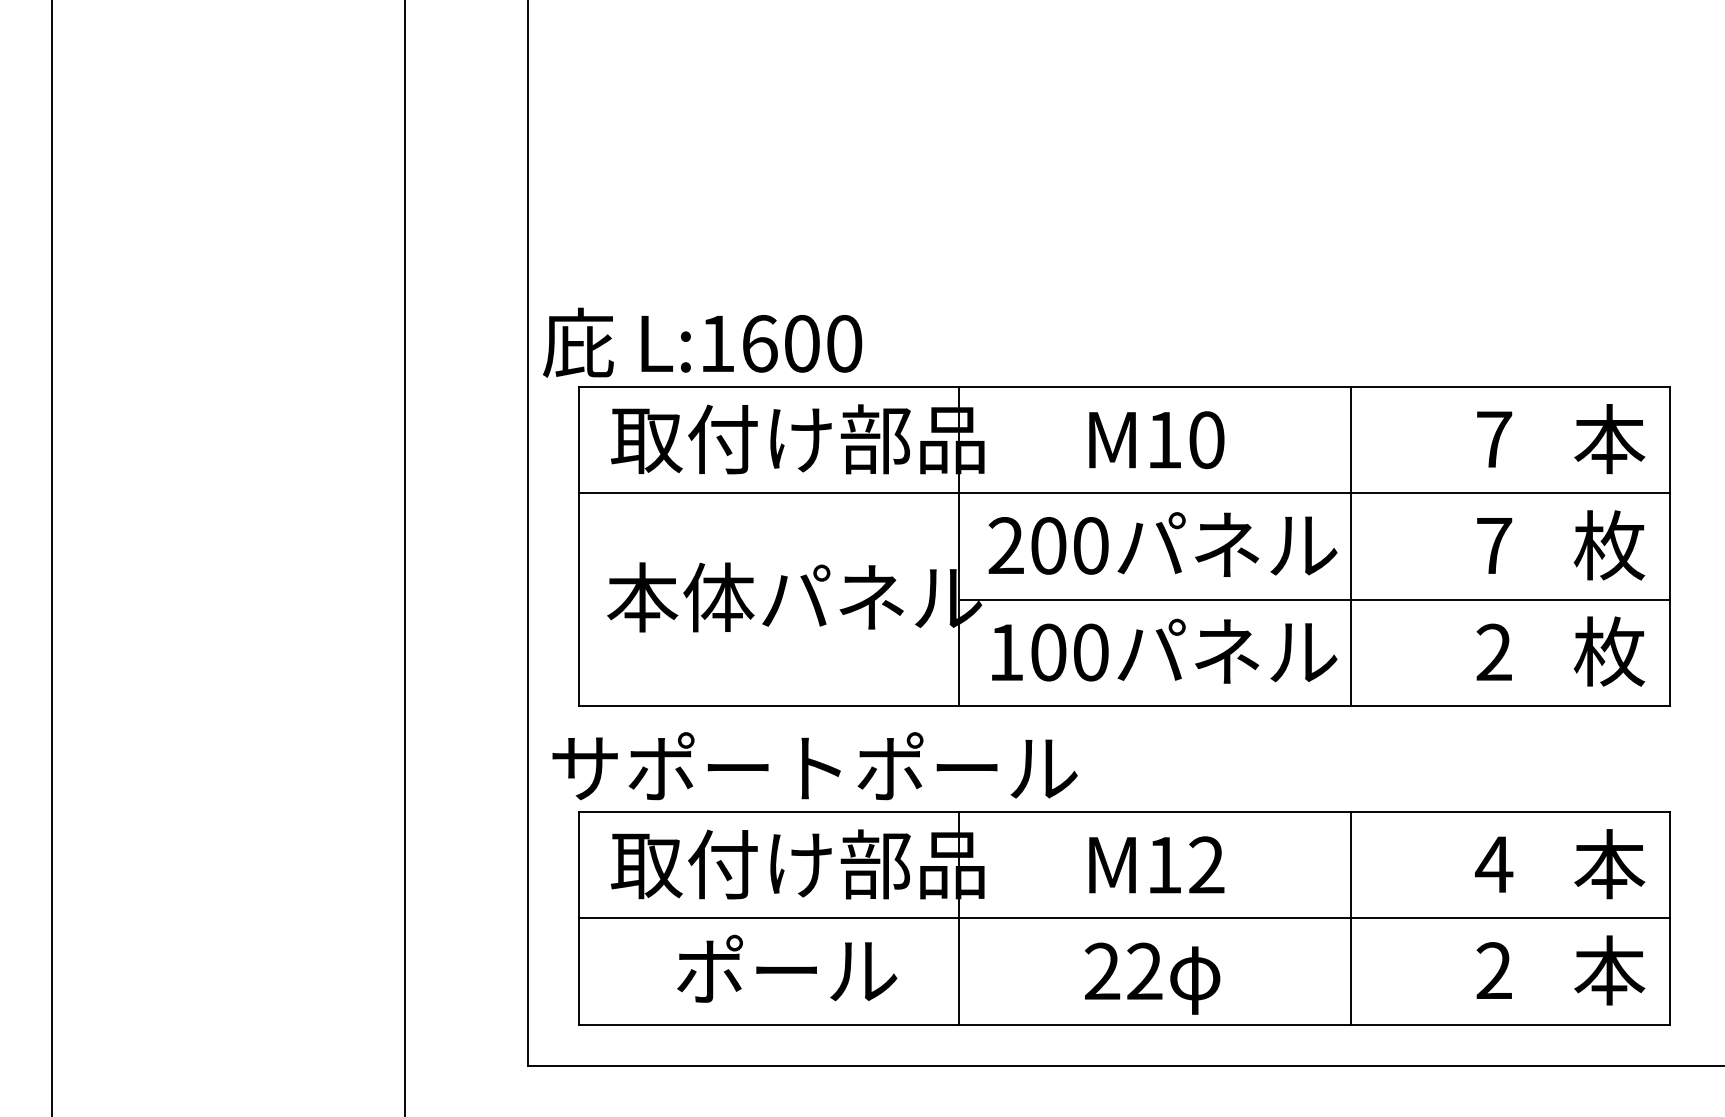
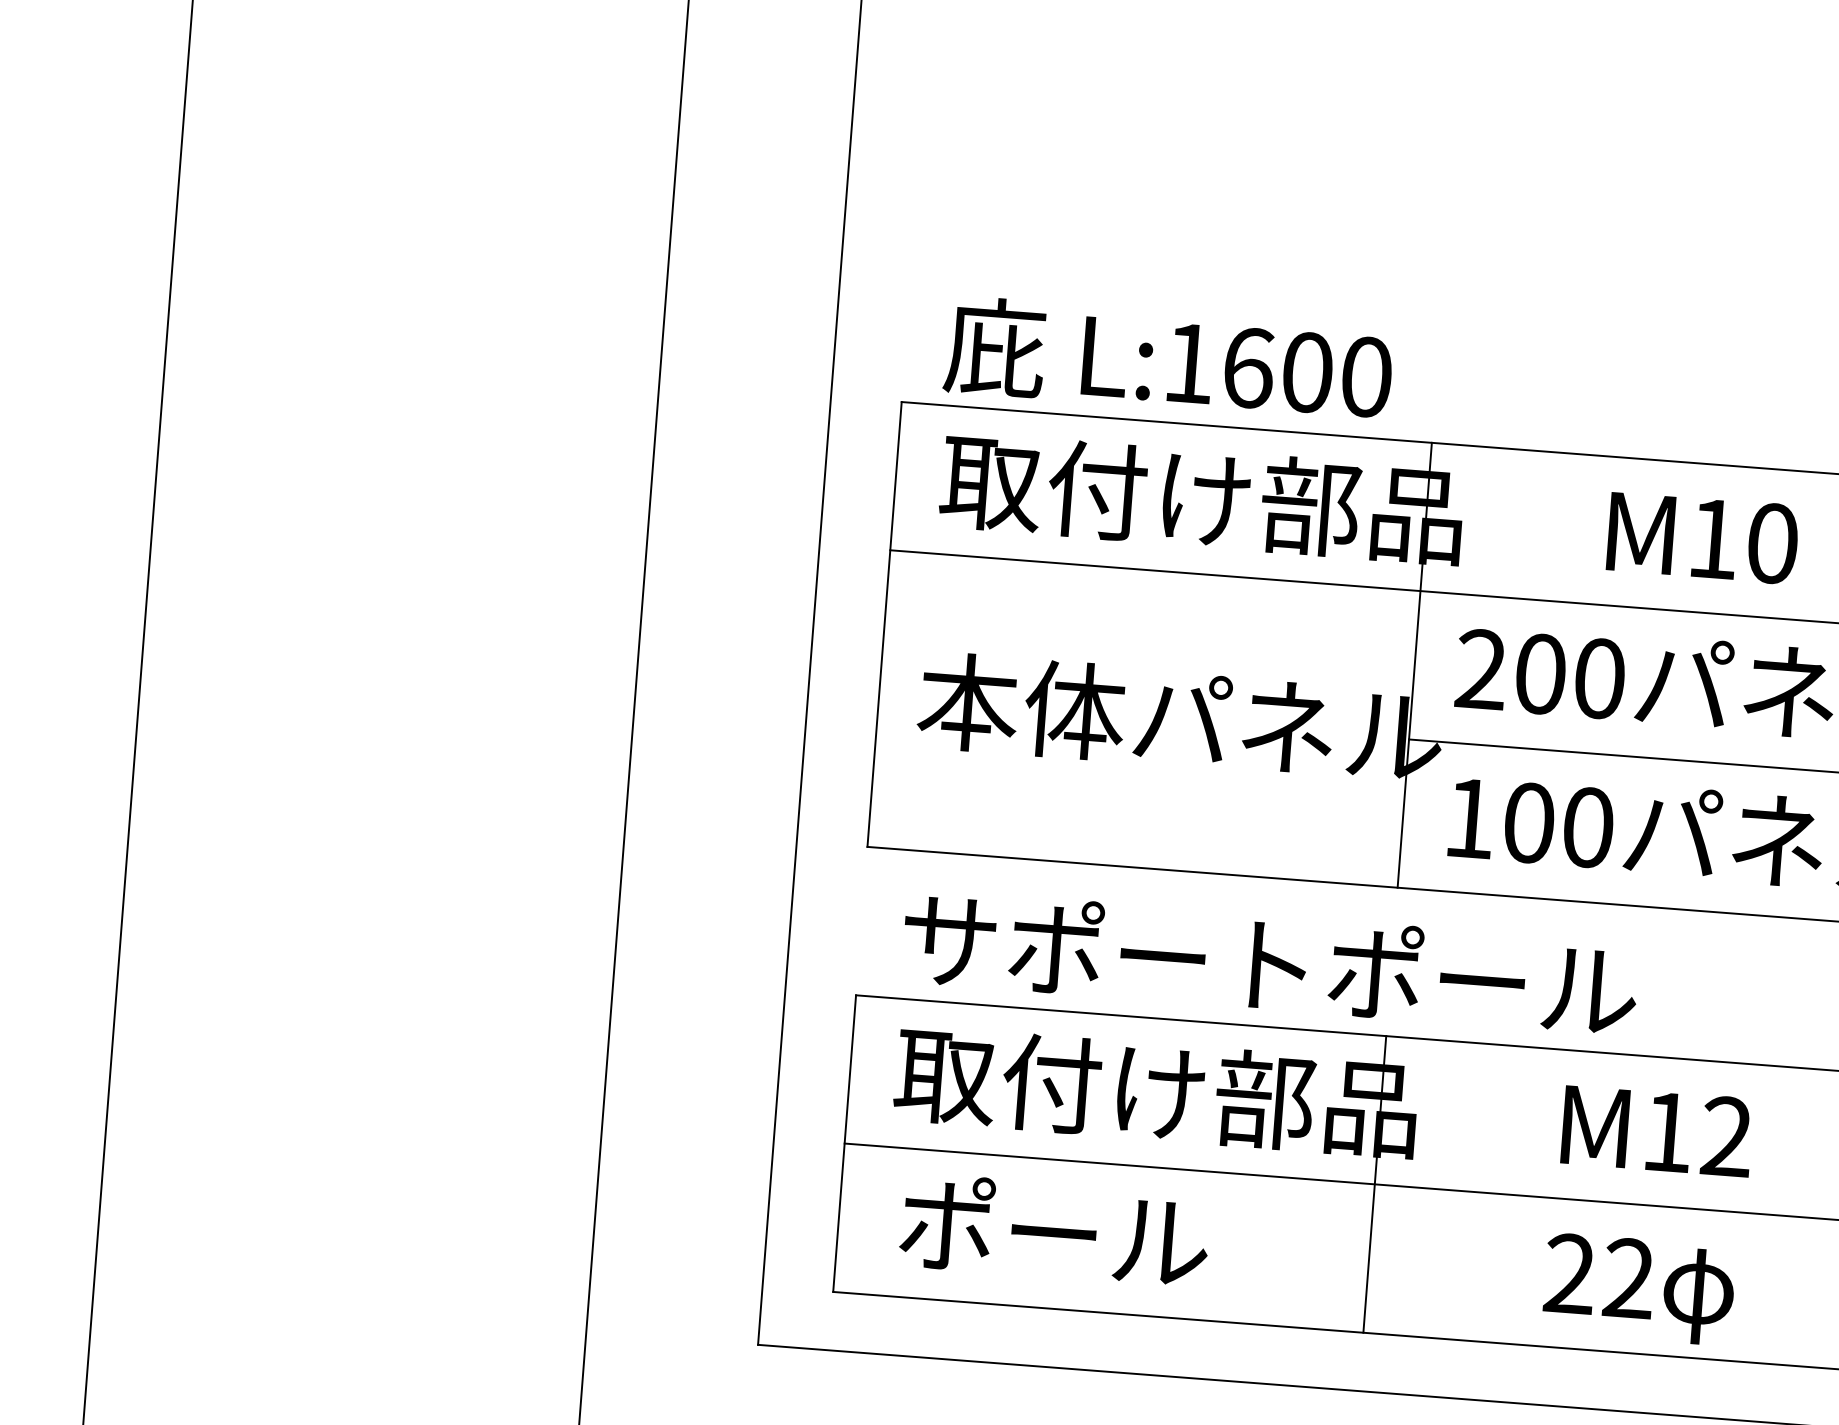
text: (702, 342) -> (1168, 360), moved
text: (814, 766) -> (1269, 963), moved
text: (787, 968) -> (1055, 1230), moved

